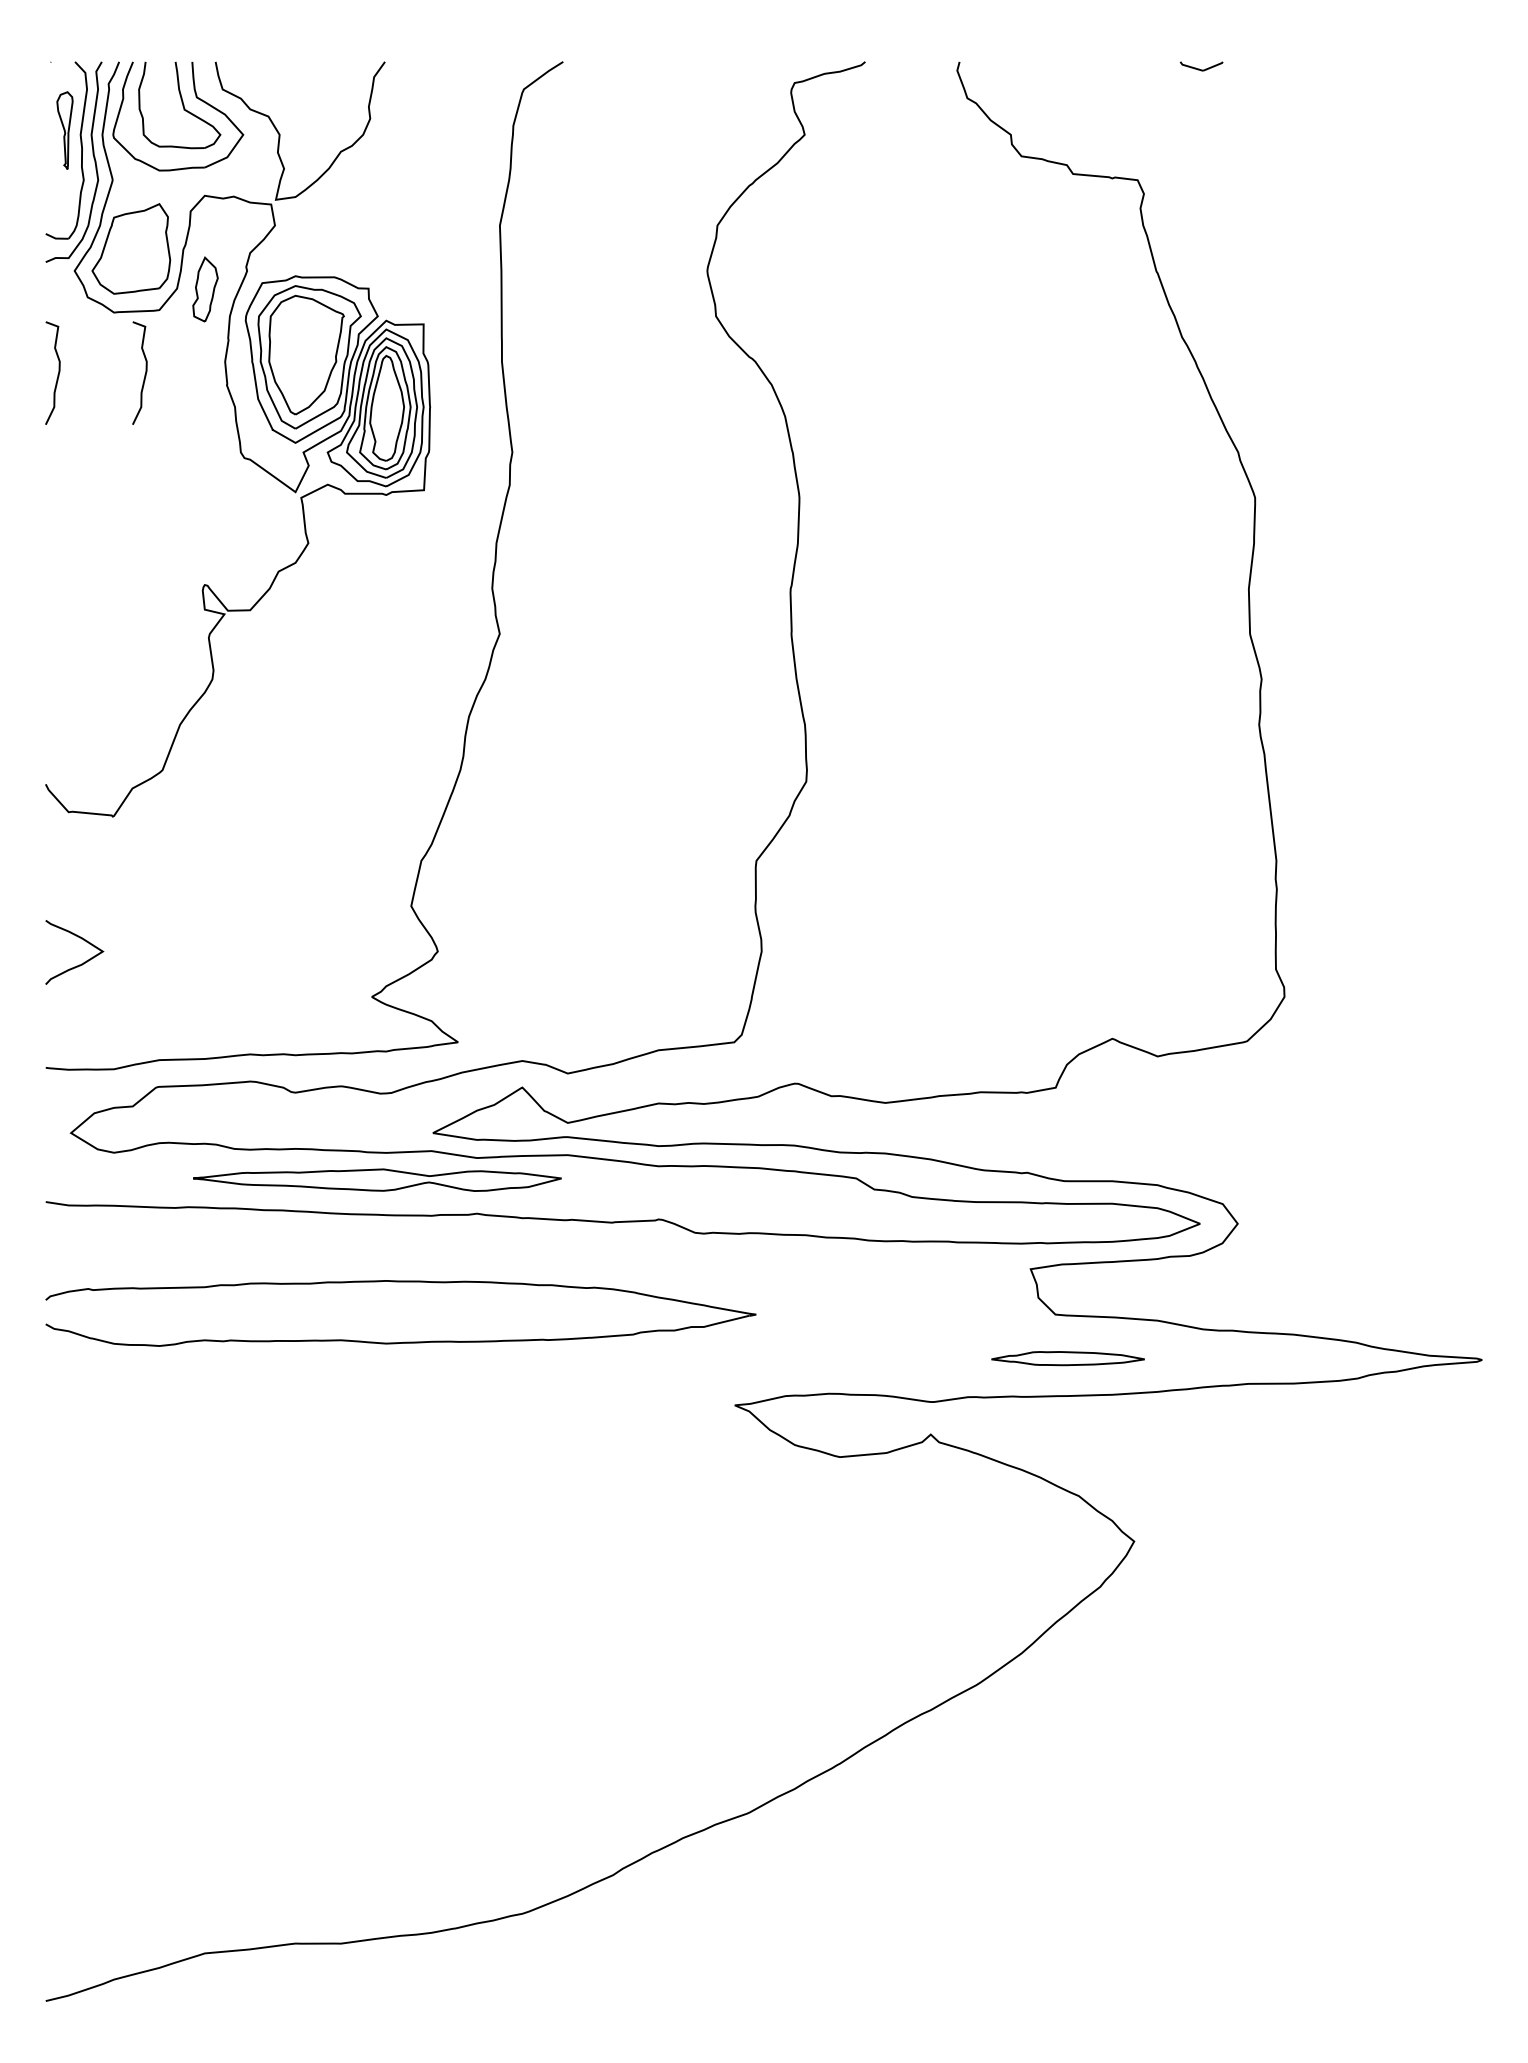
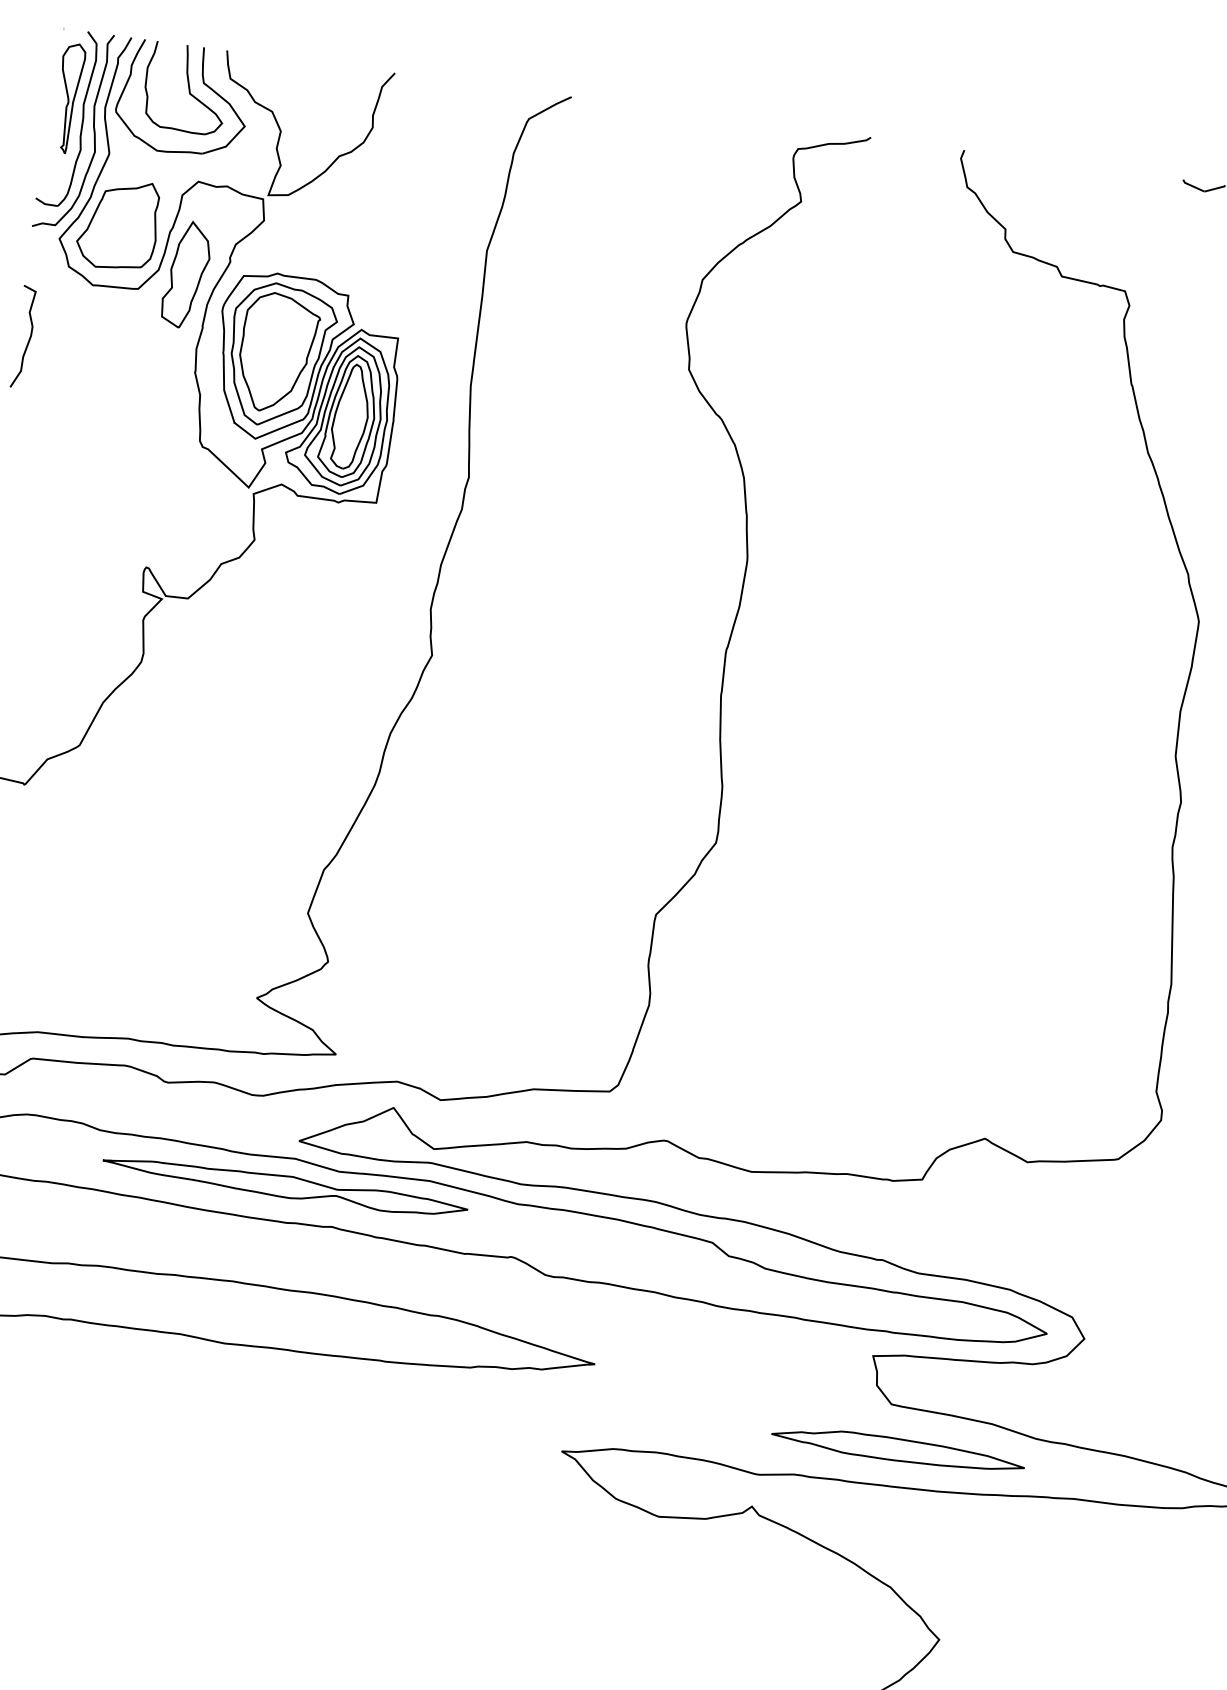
part: (64, 130) -> (68, 98), size x1.43
part: (205, 289) -> (186, 274), size x1.67
curve: (144, 374) -> (114, 350), removed
part: (377, 1179) -> (285, 1186), moved
part: (1067, 1358) -> (897, 1449), size x1.67

